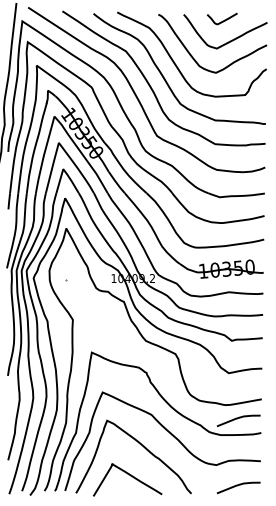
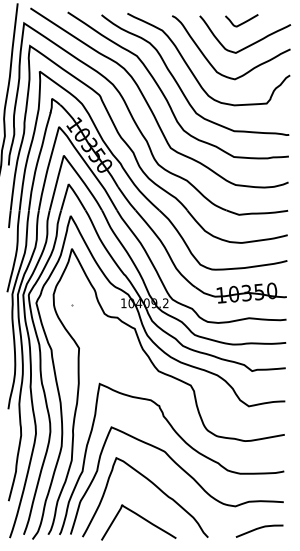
curve: (237, 419) -> (258, 456), removed

